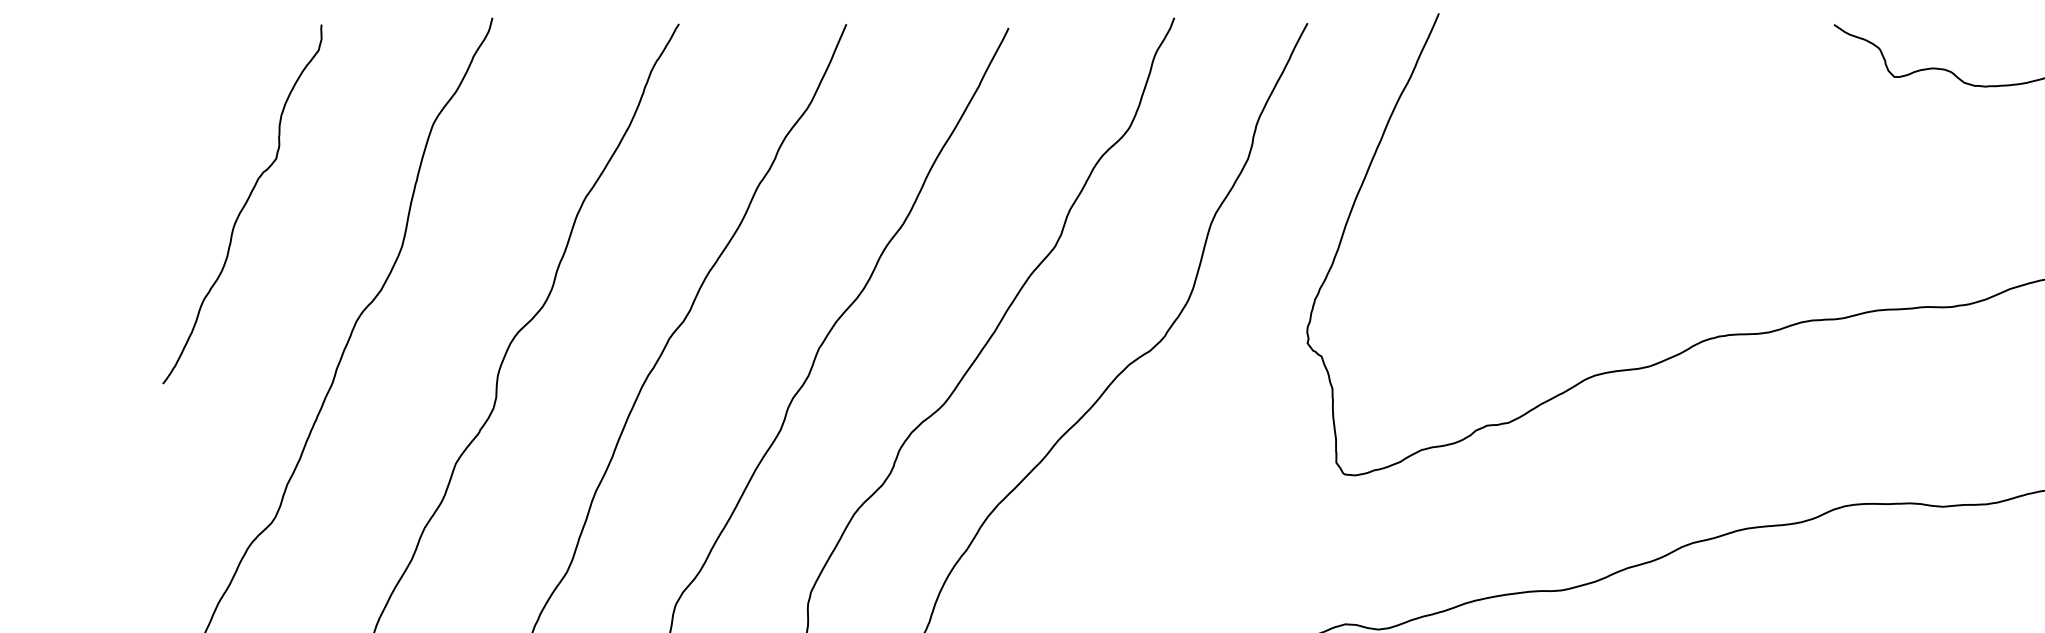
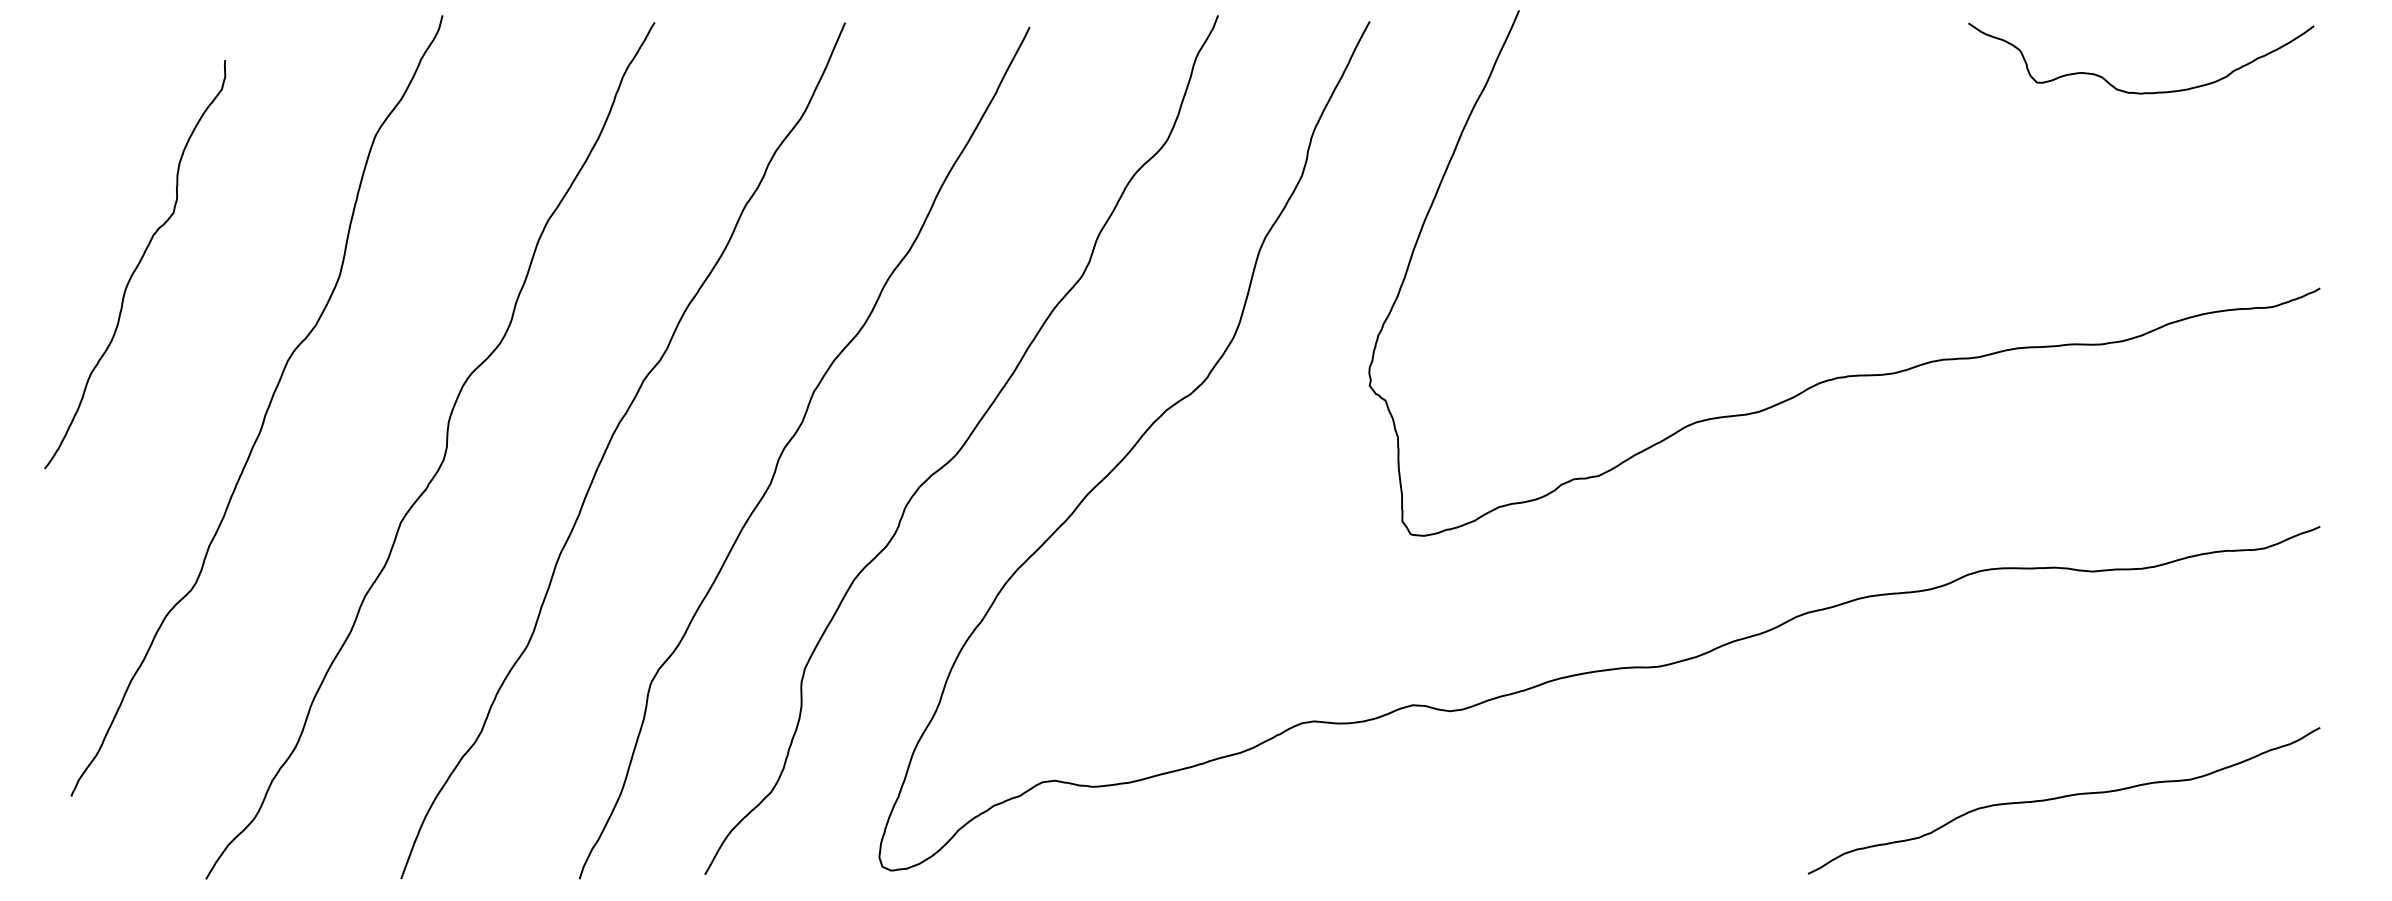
curve: (243, 205) -> (136, 265), moved

